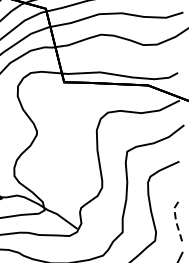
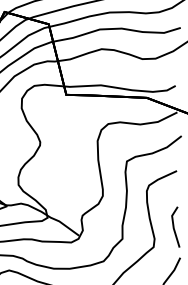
line: (175, 219) -> (173, 226), dashed -> solid

